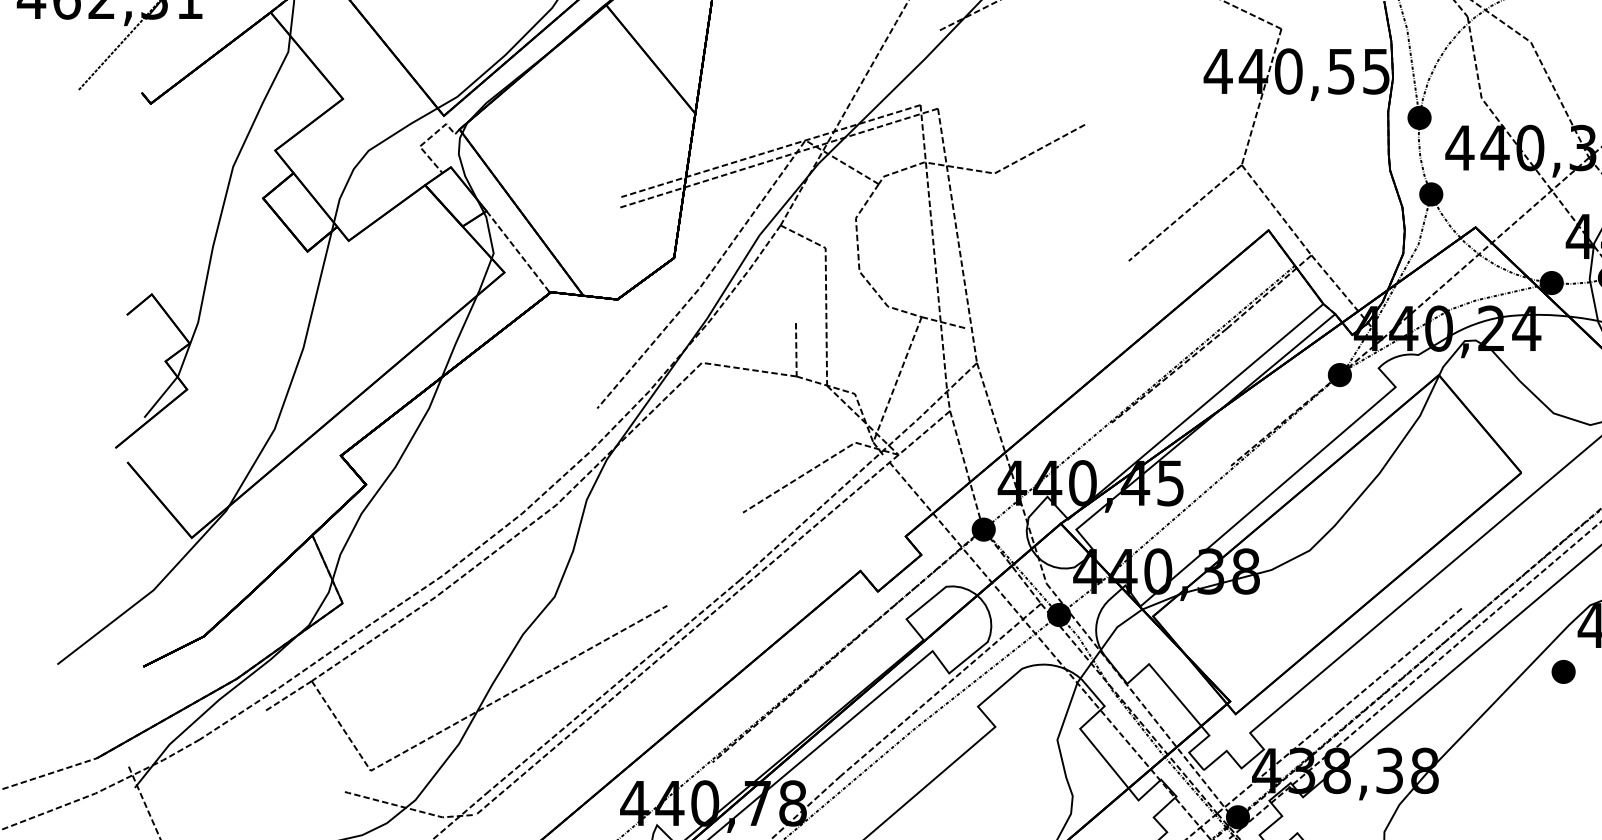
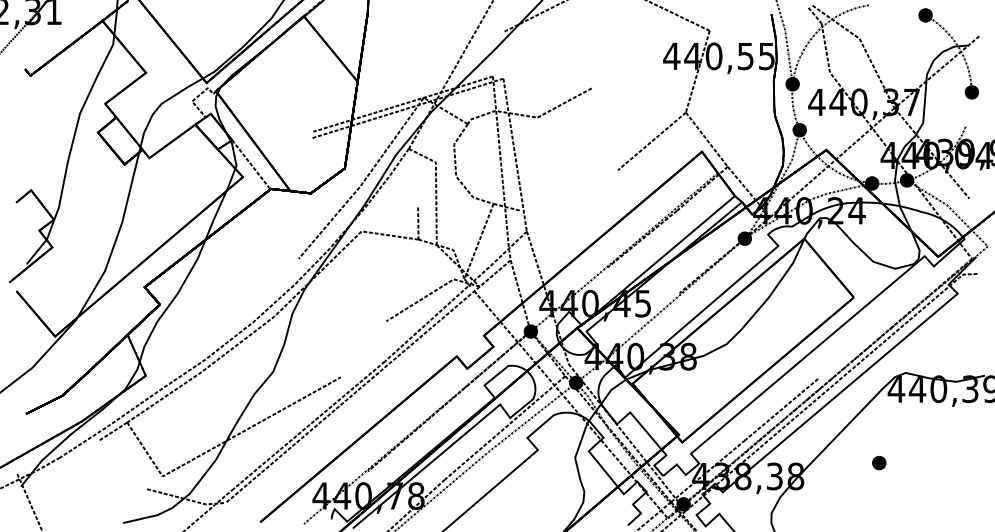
part: (1564, 672) -> (879, 463), moved

